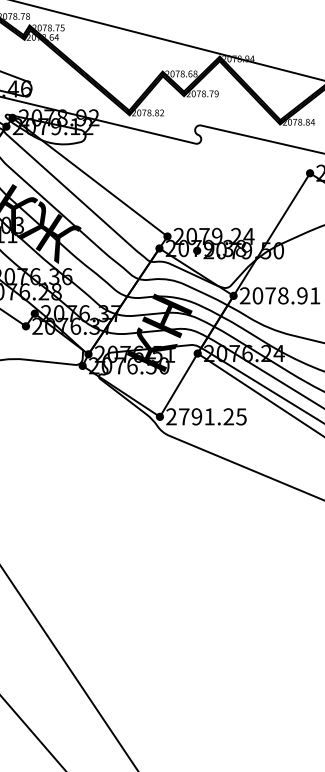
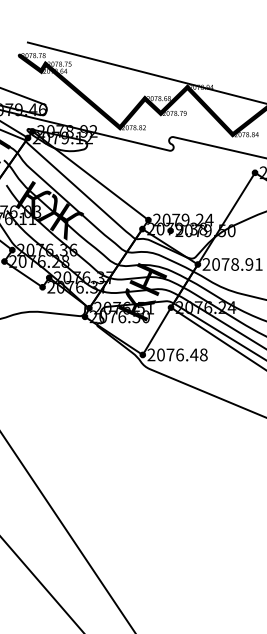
text: (213, 416) -> (182, 354), 2791.25 -> 2076.48

